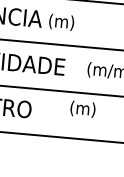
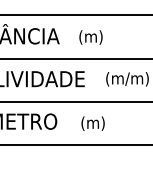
text: (61, 22) -> (90, 37), moved
text: (82, 109) -> (92, 123), moved

